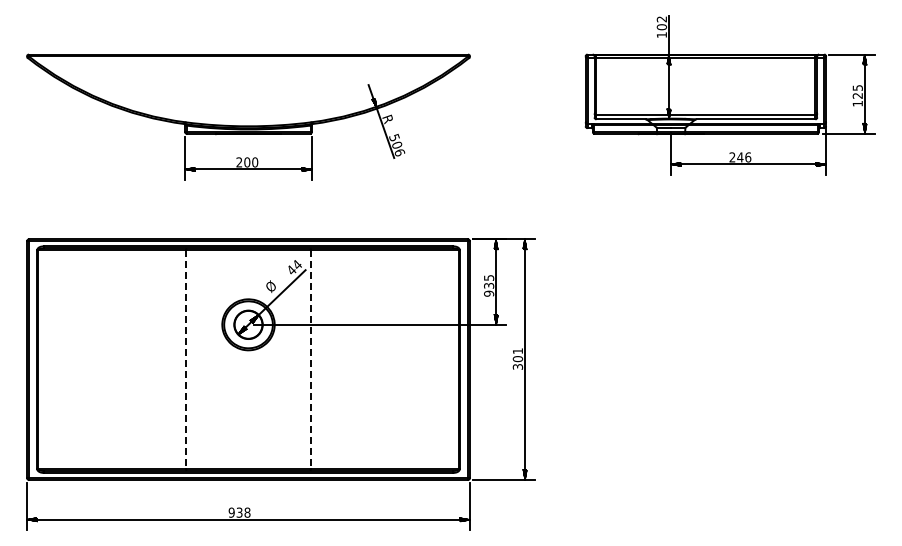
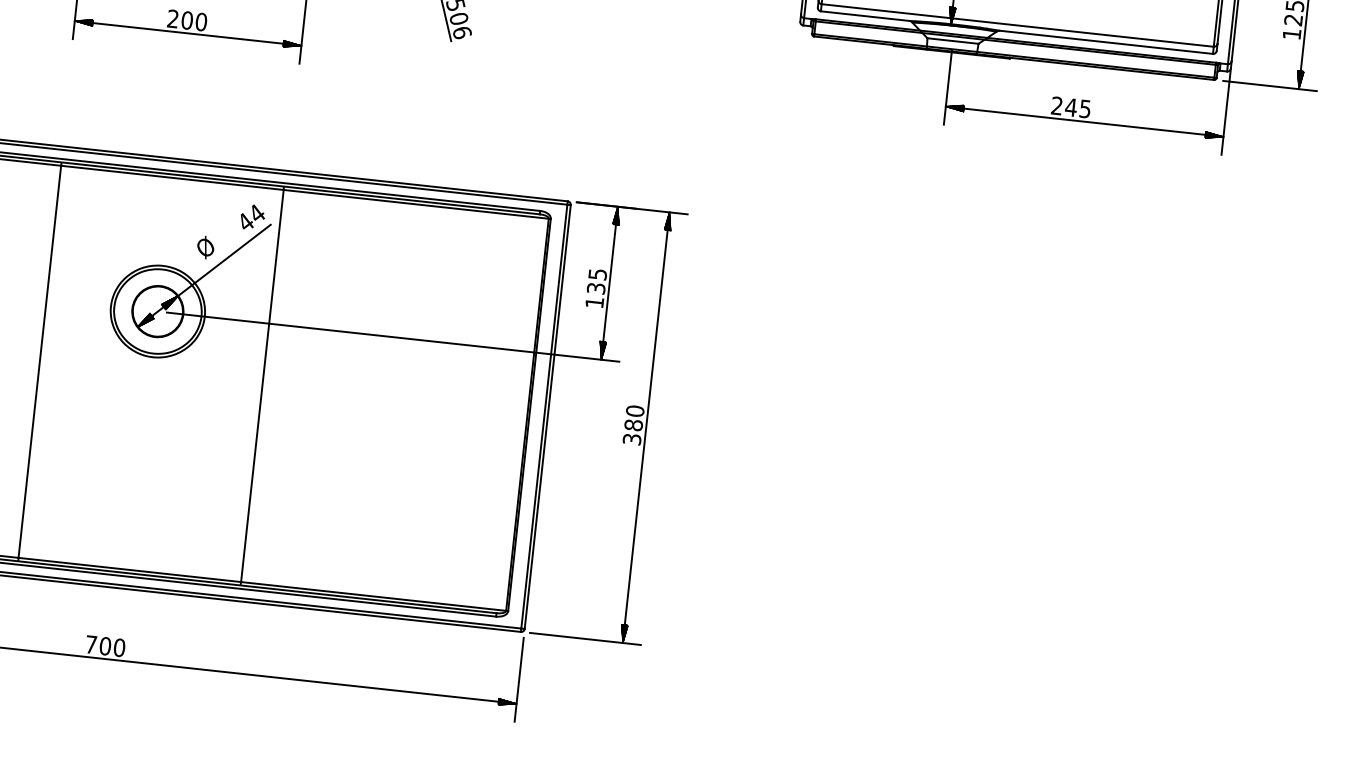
text: (748, 157) -> (1085, 109), 246 -> 245
text: (489, 293) -> (595, 302), 935 -> 135
text: (517, 355) -> (633, 418), 301 -> 380
line: (186, 360) -> (39, 363), dashed -> solid
line: (310, 360) -> (261, 387), dashed -> solid
text: (239, 512) -> (105, 645), 938 -> 700

